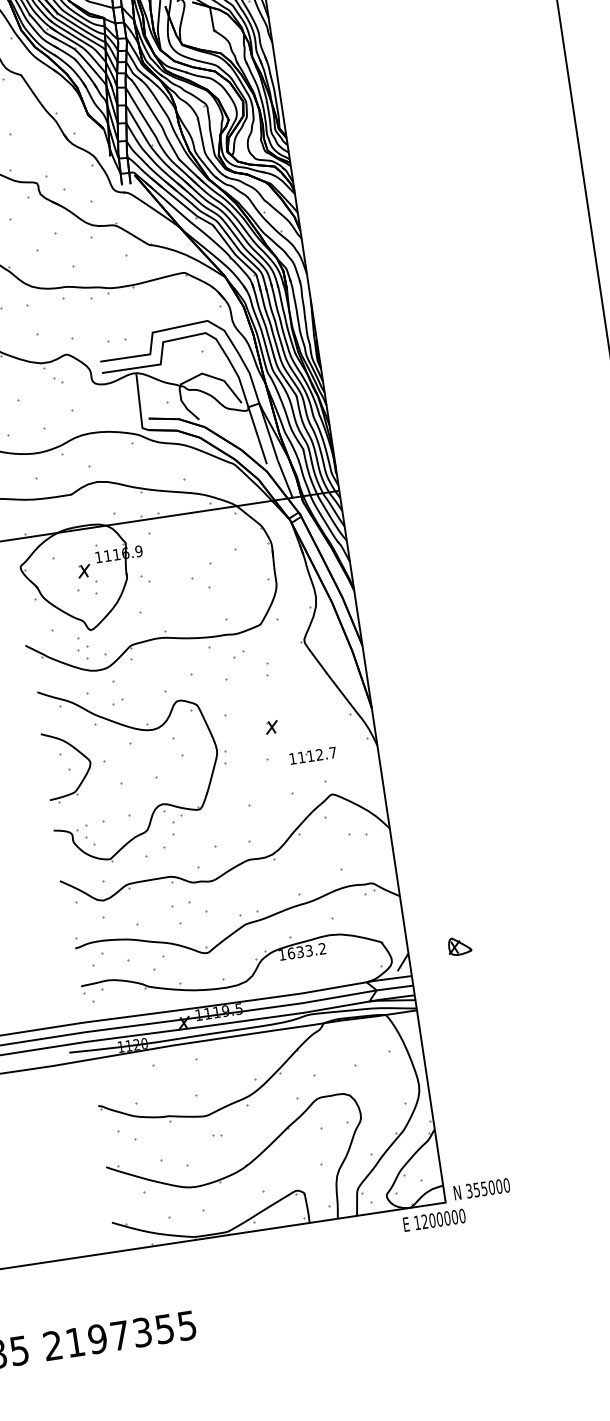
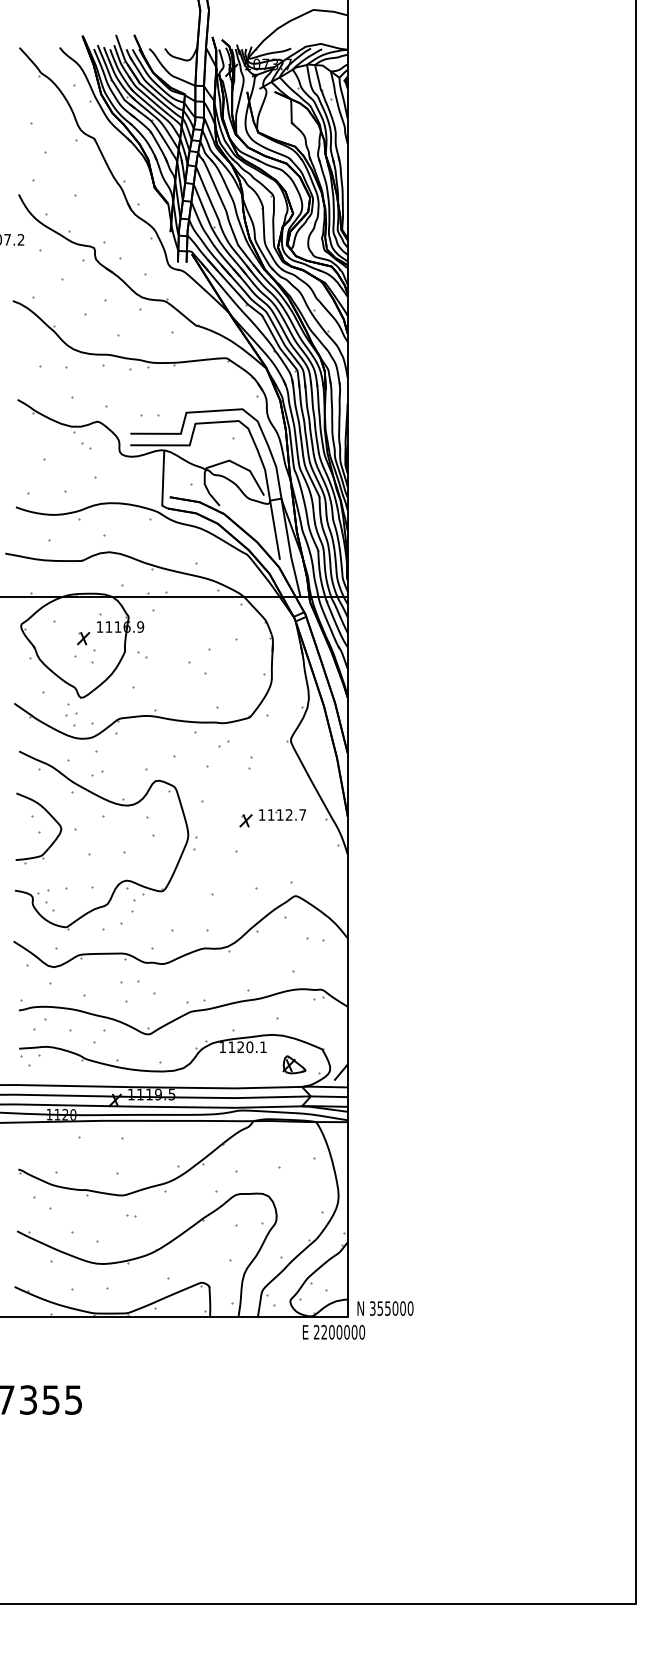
part: (312, 755) -> (282, 814), moved
part: (459, 945) -> (294, 1064), moved
text: (306, 951) -> (247, 1047), 1633.2 -> 1120.1
text: (417, 1223) -> (316, 1332), 1200000 -> 2200000

